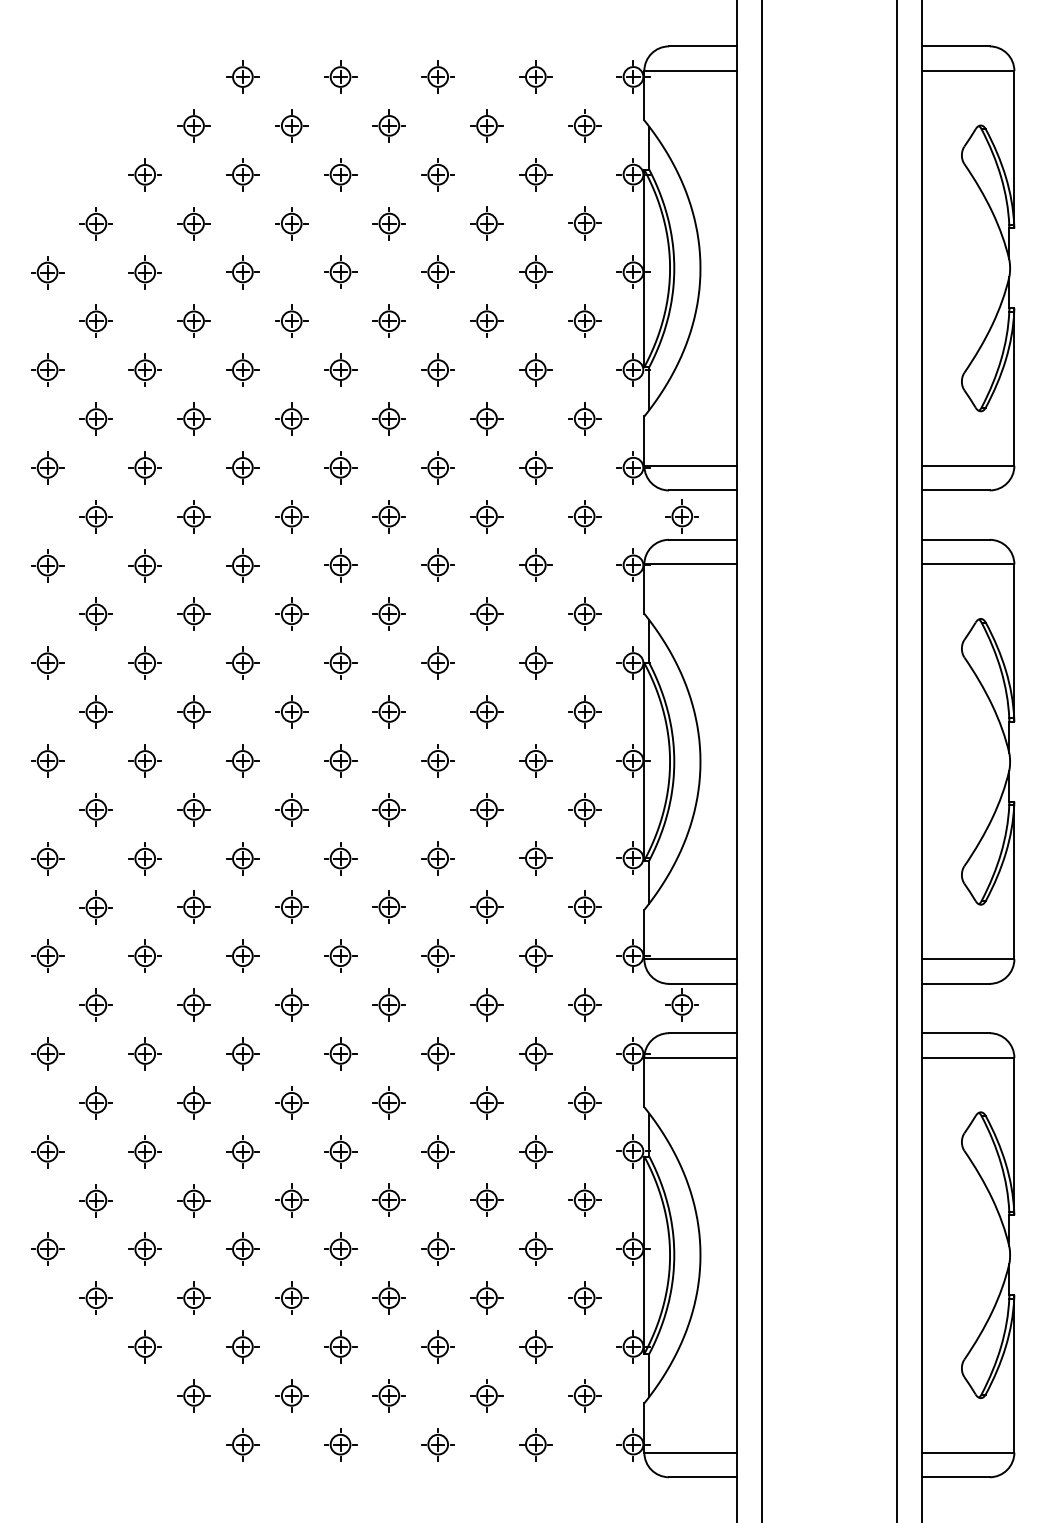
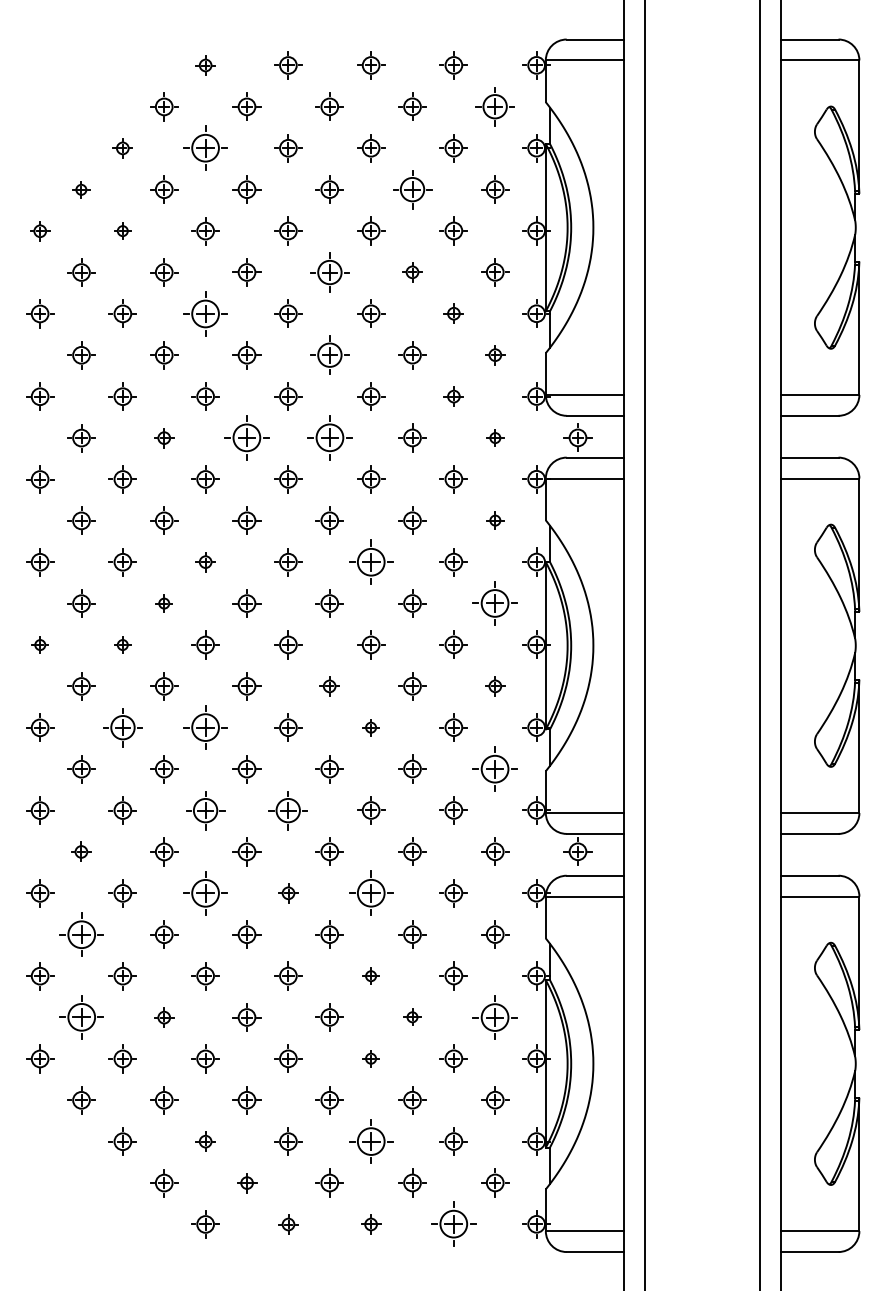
part: (242, 76) -> (205, 65), size x0.7
part: (584, 125) -> (495, 106), size x1.4
part: (144, 174) -> (122, 148), size x0.7
part: (242, 174) -> (205, 148), size x1.6
part: (95, 223) -> (80, 189), size x0.6
part: (486, 223) -> (412, 189), size x1.4
part: (47, 272) -> (40, 231), size x0.7
part: (144, 272) -> (122, 231), size x0.6
part: (388, 320) -> (329, 271), size x1.4
part: (486, 320) -> (412, 271), size x0.7
part: (242, 369) -> (205, 313), size x1.6
part: (535, 369) -> (453, 313), size x0.7
part: (388, 418) -> (329, 354), size x1.4
part: (584, 418) -> (495, 354), size x0.7
part: (535, 467) -> (453, 396), size x0.7
part: (193, 516) -> (163, 437), size x0.7
part: (291, 516) -> (246, 437), size x1.6
part: (388, 516) -> (329, 437), size x1.6
part: (584, 516) -> (495, 437), size x0.6
part: (584, 613) -> (495, 520), size x0.6
part: (242, 662) -> (205, 561), size x0.7
part: (437, 662) -> (370, 561), size x1.6
part: (193, 711) -> (163, 603), size x0.6
part: (584, 711) -> (495, 603), size x1.6
part: (47, 760) -> (40, 644), size x0.6
part: (144, 760) -> (122, 644), size x0.6
part: (388, 809) -> (329, 686), size x0.7
part: (584, 809) -> (495, 686), size x0.7
part: (144, 858) -> (122, 727), size x1.4
part: (242, 858) -> (205, 727), size x1.6
part: (437, 858) -> (370, 727), size x0.6
part: (584, 906) -> (495, 768), size x1.6
part: (242, 955) -> (205, 809), size x1.4
part: (340, 955) -> (288, 809), size x1.4
part: (95, 1004) -> (80, 851), size x0.7
part: (242, 1053) -> (205, 892), size x1.6
part: (340, 1053) -> (288, 892), size x0.7
part: (437, 1053) -> (370, 892), size x1.6
part: (95, 1102) -> (80, 934), size x1.6
part: (437, 1151) -> (370, 975), size x0.6
part: (486, 1199) -> (412, 1016), size x0.6
part: (584, 1199) -> (495, 1016), size x1.6
part: (95, 1200) -> (80, 1017), size x1.6
part: (193, 1200) -> (163, 1017), size x0.7
part: (437, 1248) -> (370, 1058), size x0.6
part: (242, 1346) -> (205, 1141), size x0.7
part: (437, 1346) -> (370, 1141), size x1.6
part: (291, 1395) -> (246, 1182), size x0.7
part: (340, 1444) -> (288, 1224), size x0.7
part: (437, 1444) -> (370, 1224), size x0.7
part: (535, 1444) -> (453, 1224), size x1.6

